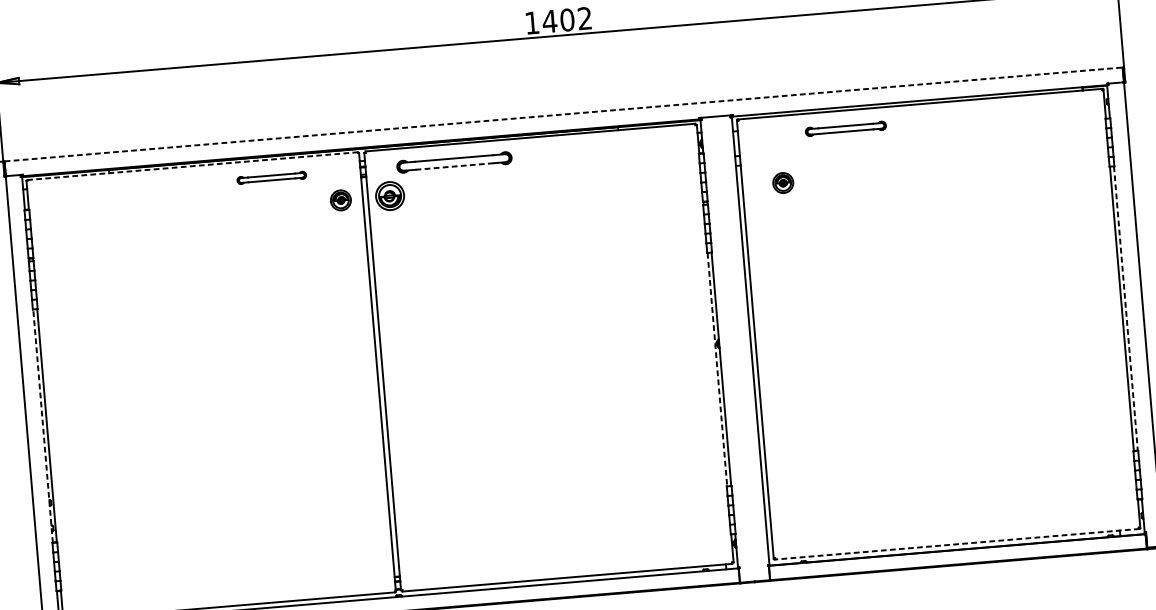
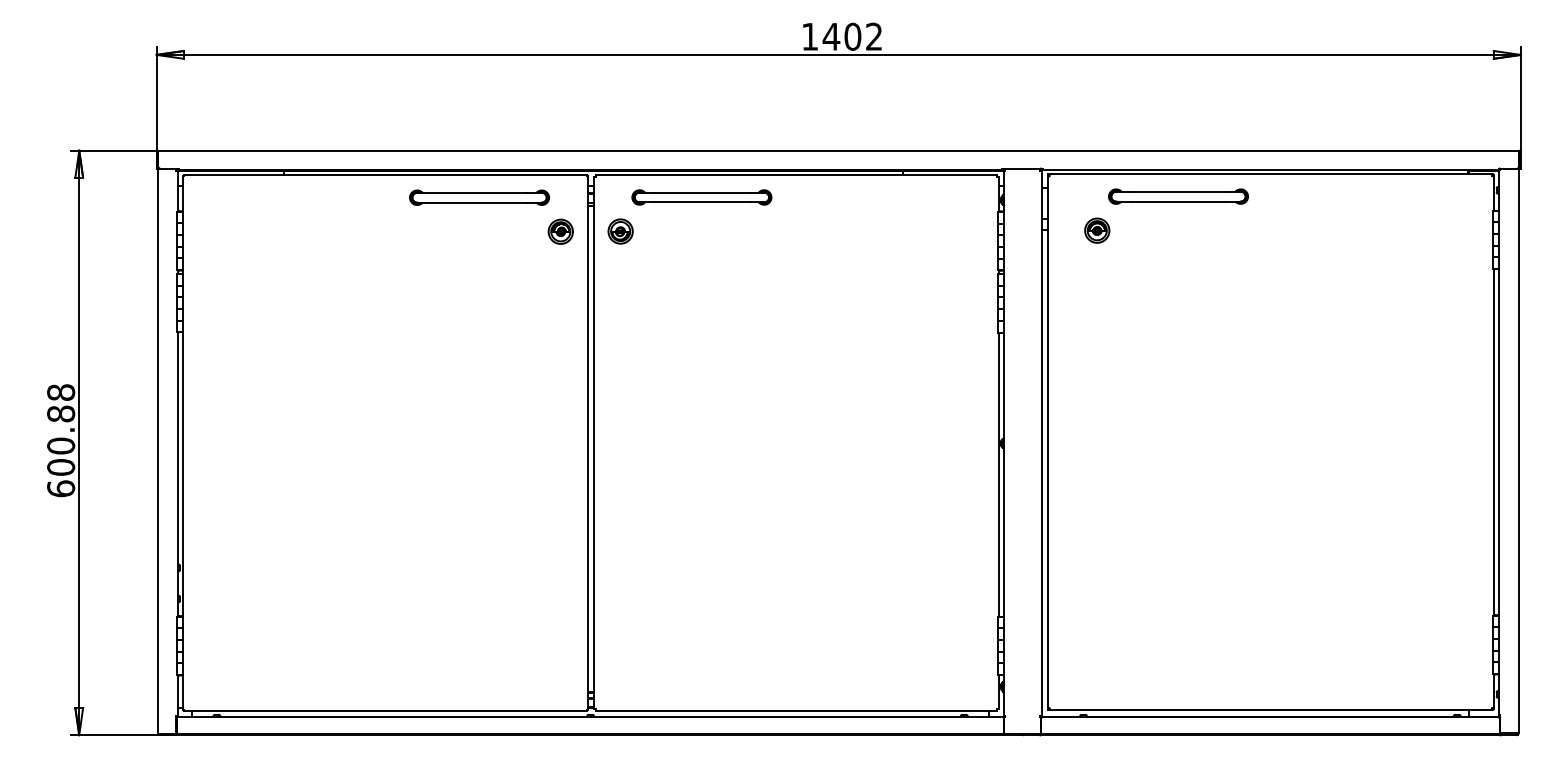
line: (564, 114) -> (839, 150), dashed -> solid
part: (845, 128) -> (1178, 196), size x1.43
line: (192, 166) -> (384, 175), dashed -> solid
line: (454, 166) -> (701, 202), dashed -> solid
part: (271, 177) -> (479, 197), size x1.67
part: (783, 182) -> (1097, 230), moved
part: (389, 196) -> (620, 231), size x0.71
line: (1125, 308) -> (1498, 442), dashed -> solid
line: (717, 370) -> (998, 475), dashed -> solid
line: (42, 425) -> (177, 473), dashed -> solid
line: (956, 543) -> (1270, 709), dashed -> solid

